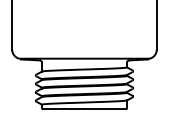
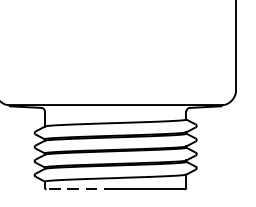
line: (63, 109) -> (80, 189), solid -> dashed

